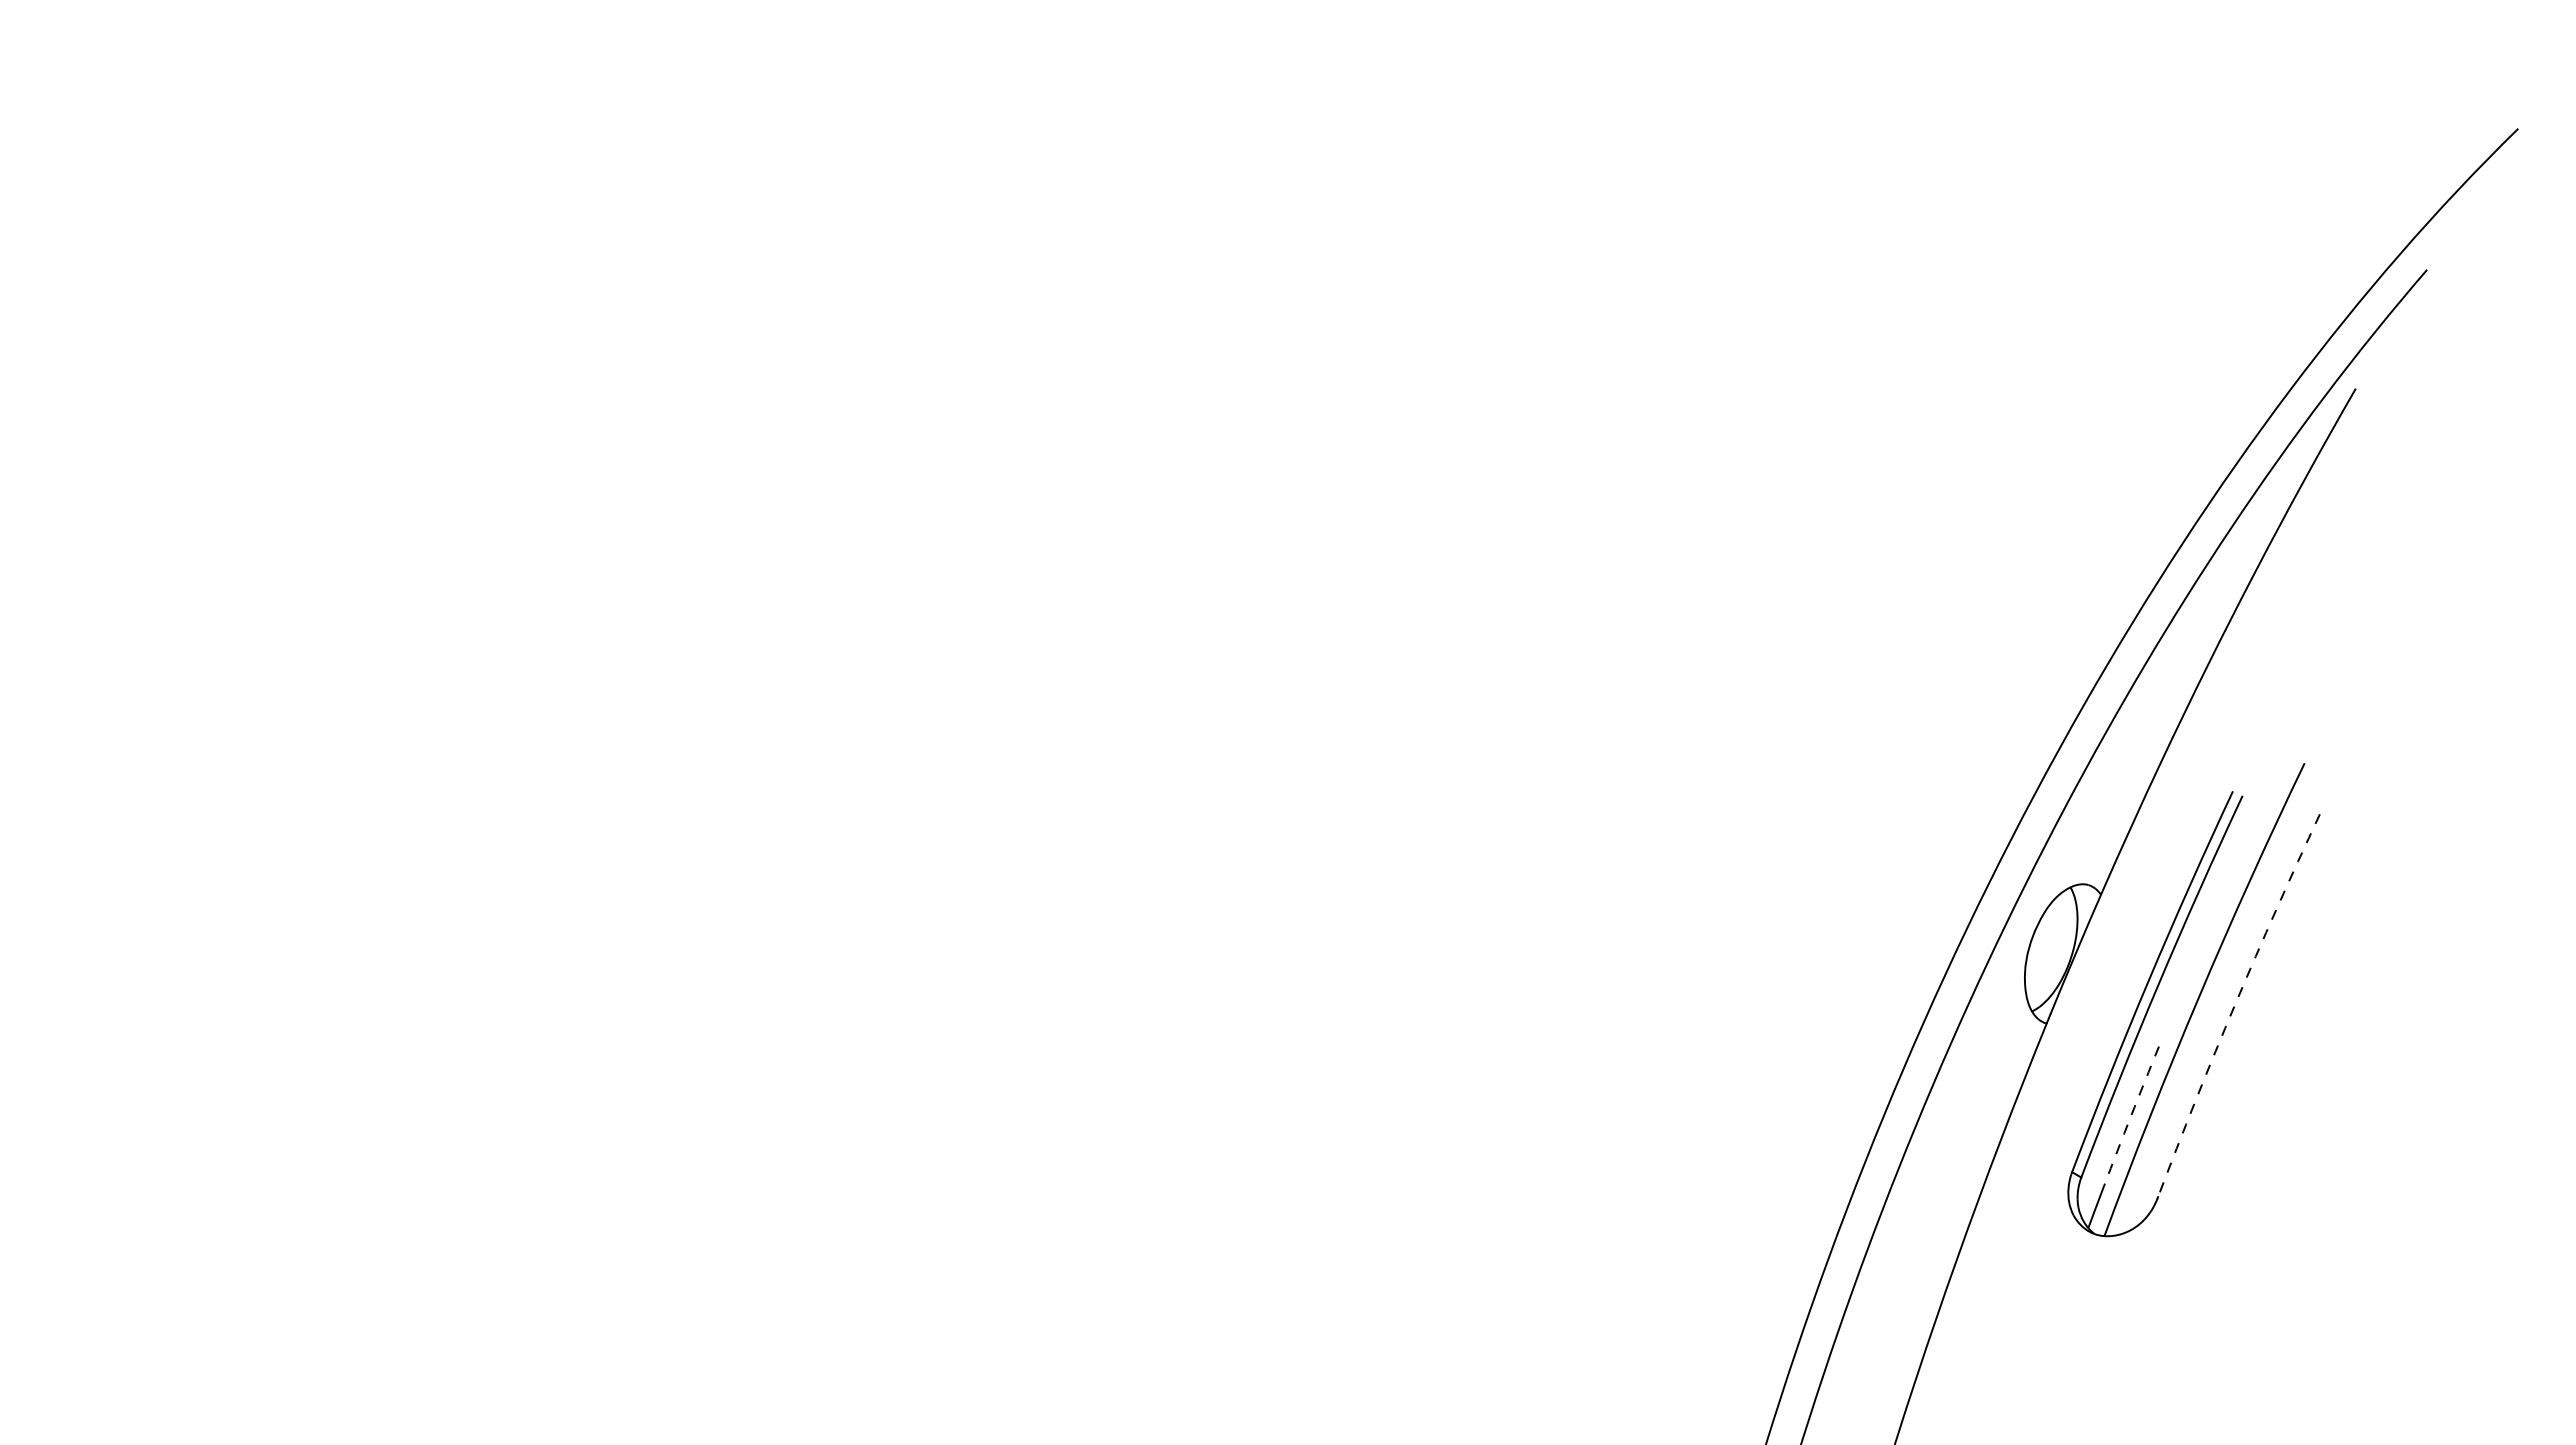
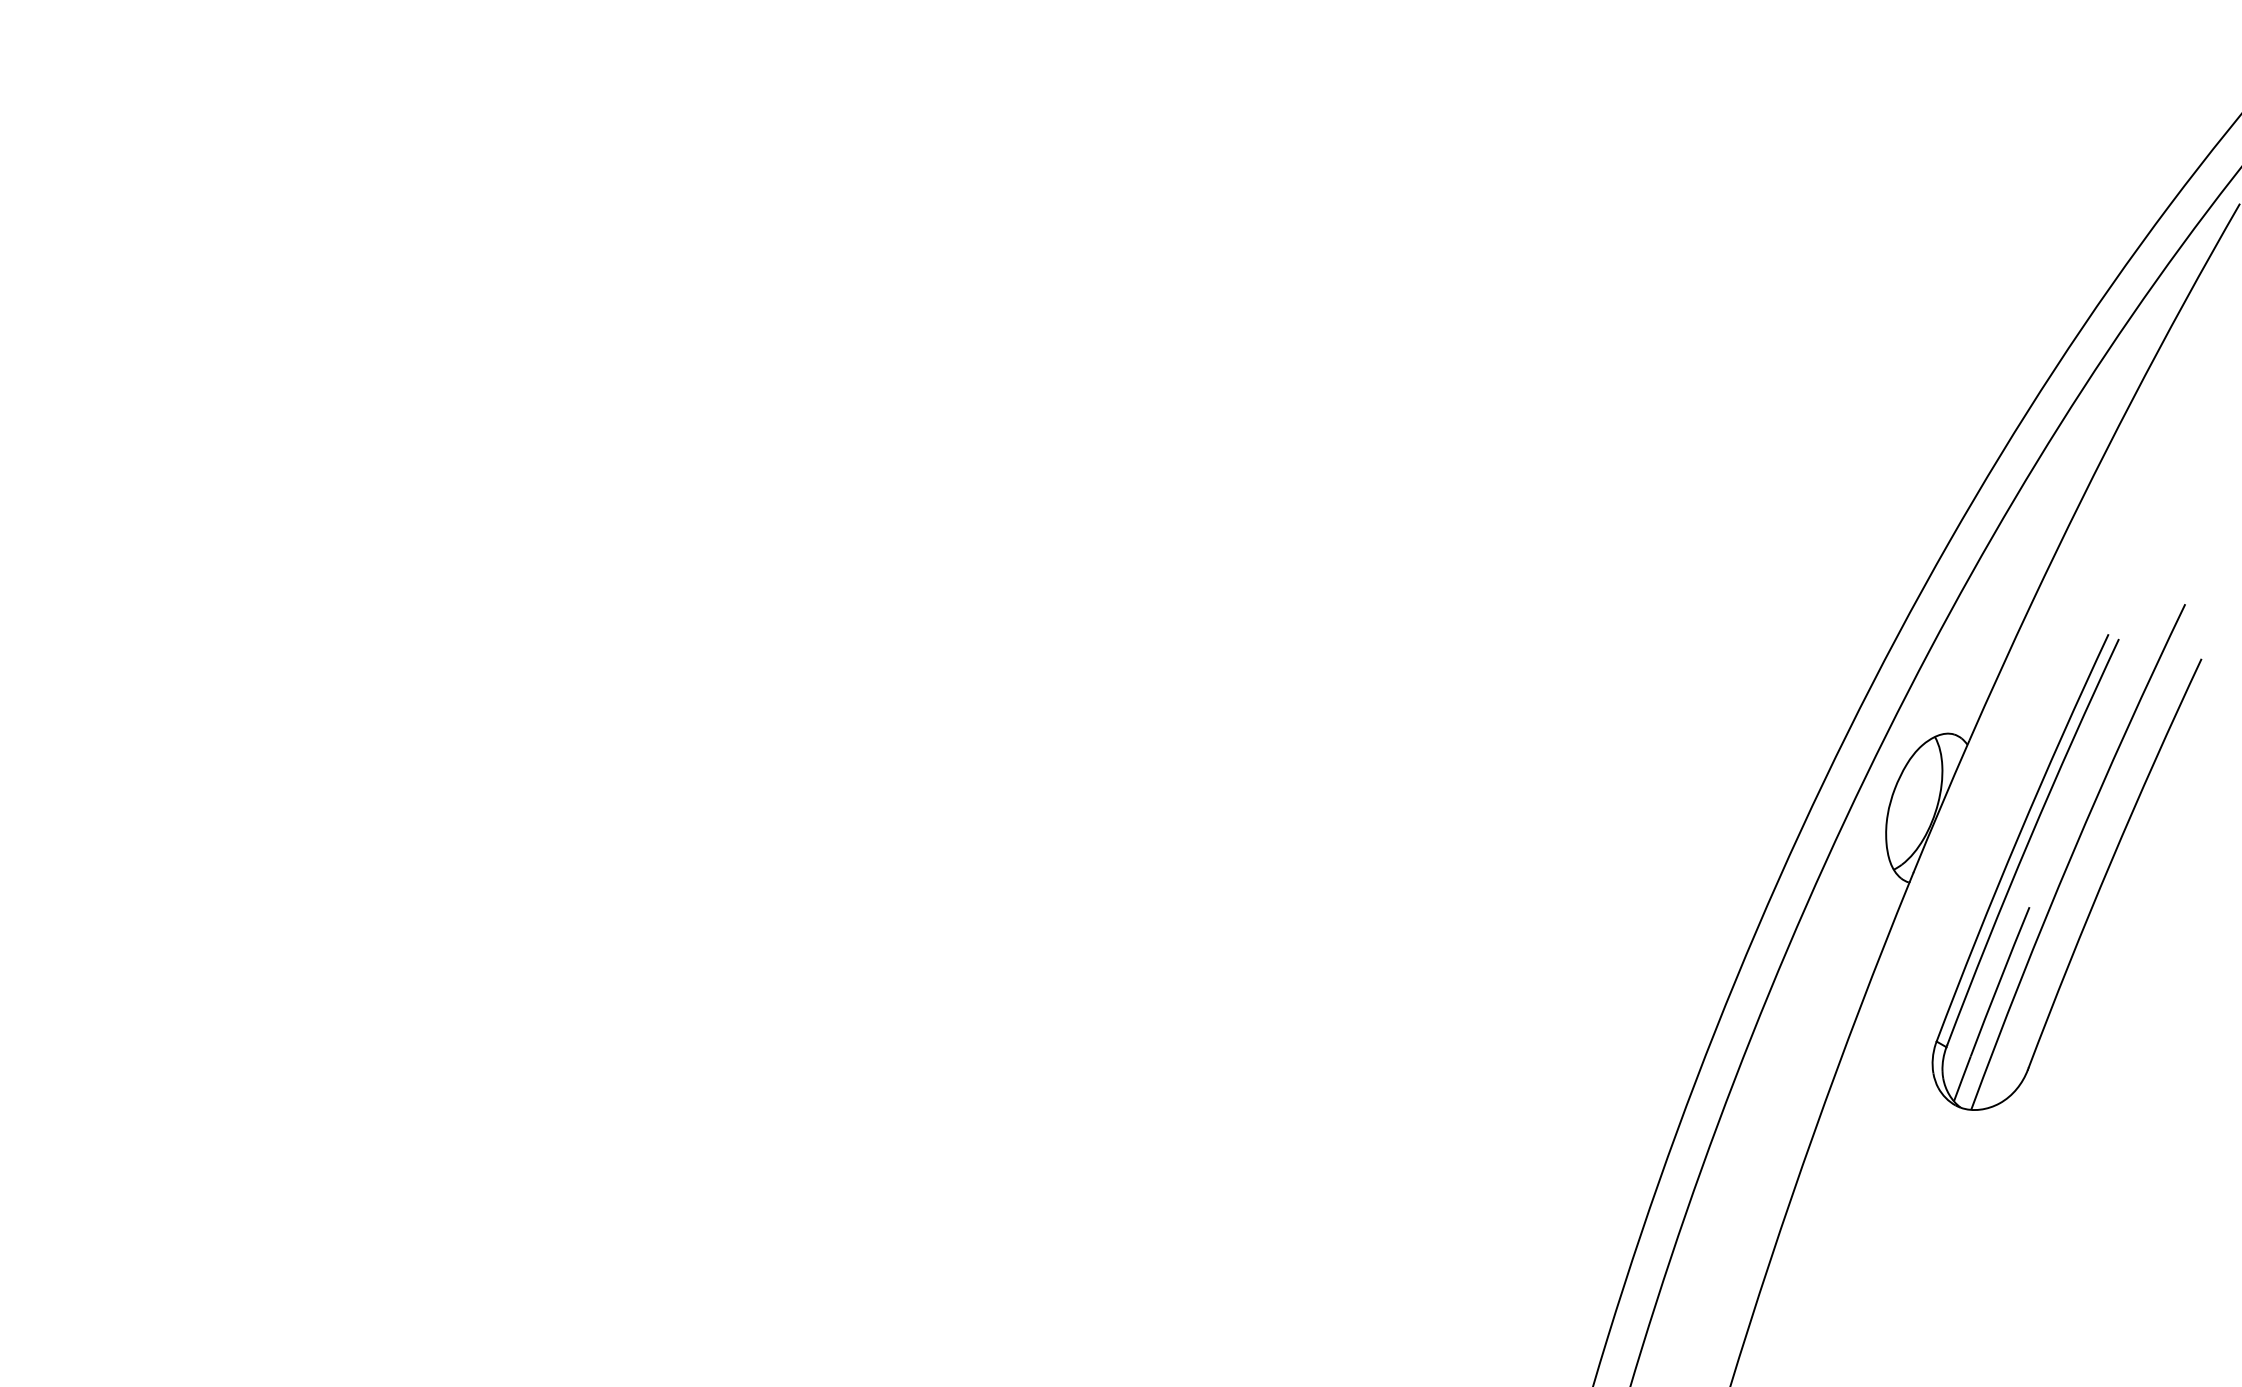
arc: (2235, 1004) -> (2111, 862), dashed -> solid
arc: (2131, 1116) -> (2000, 981), dashed -> solid

